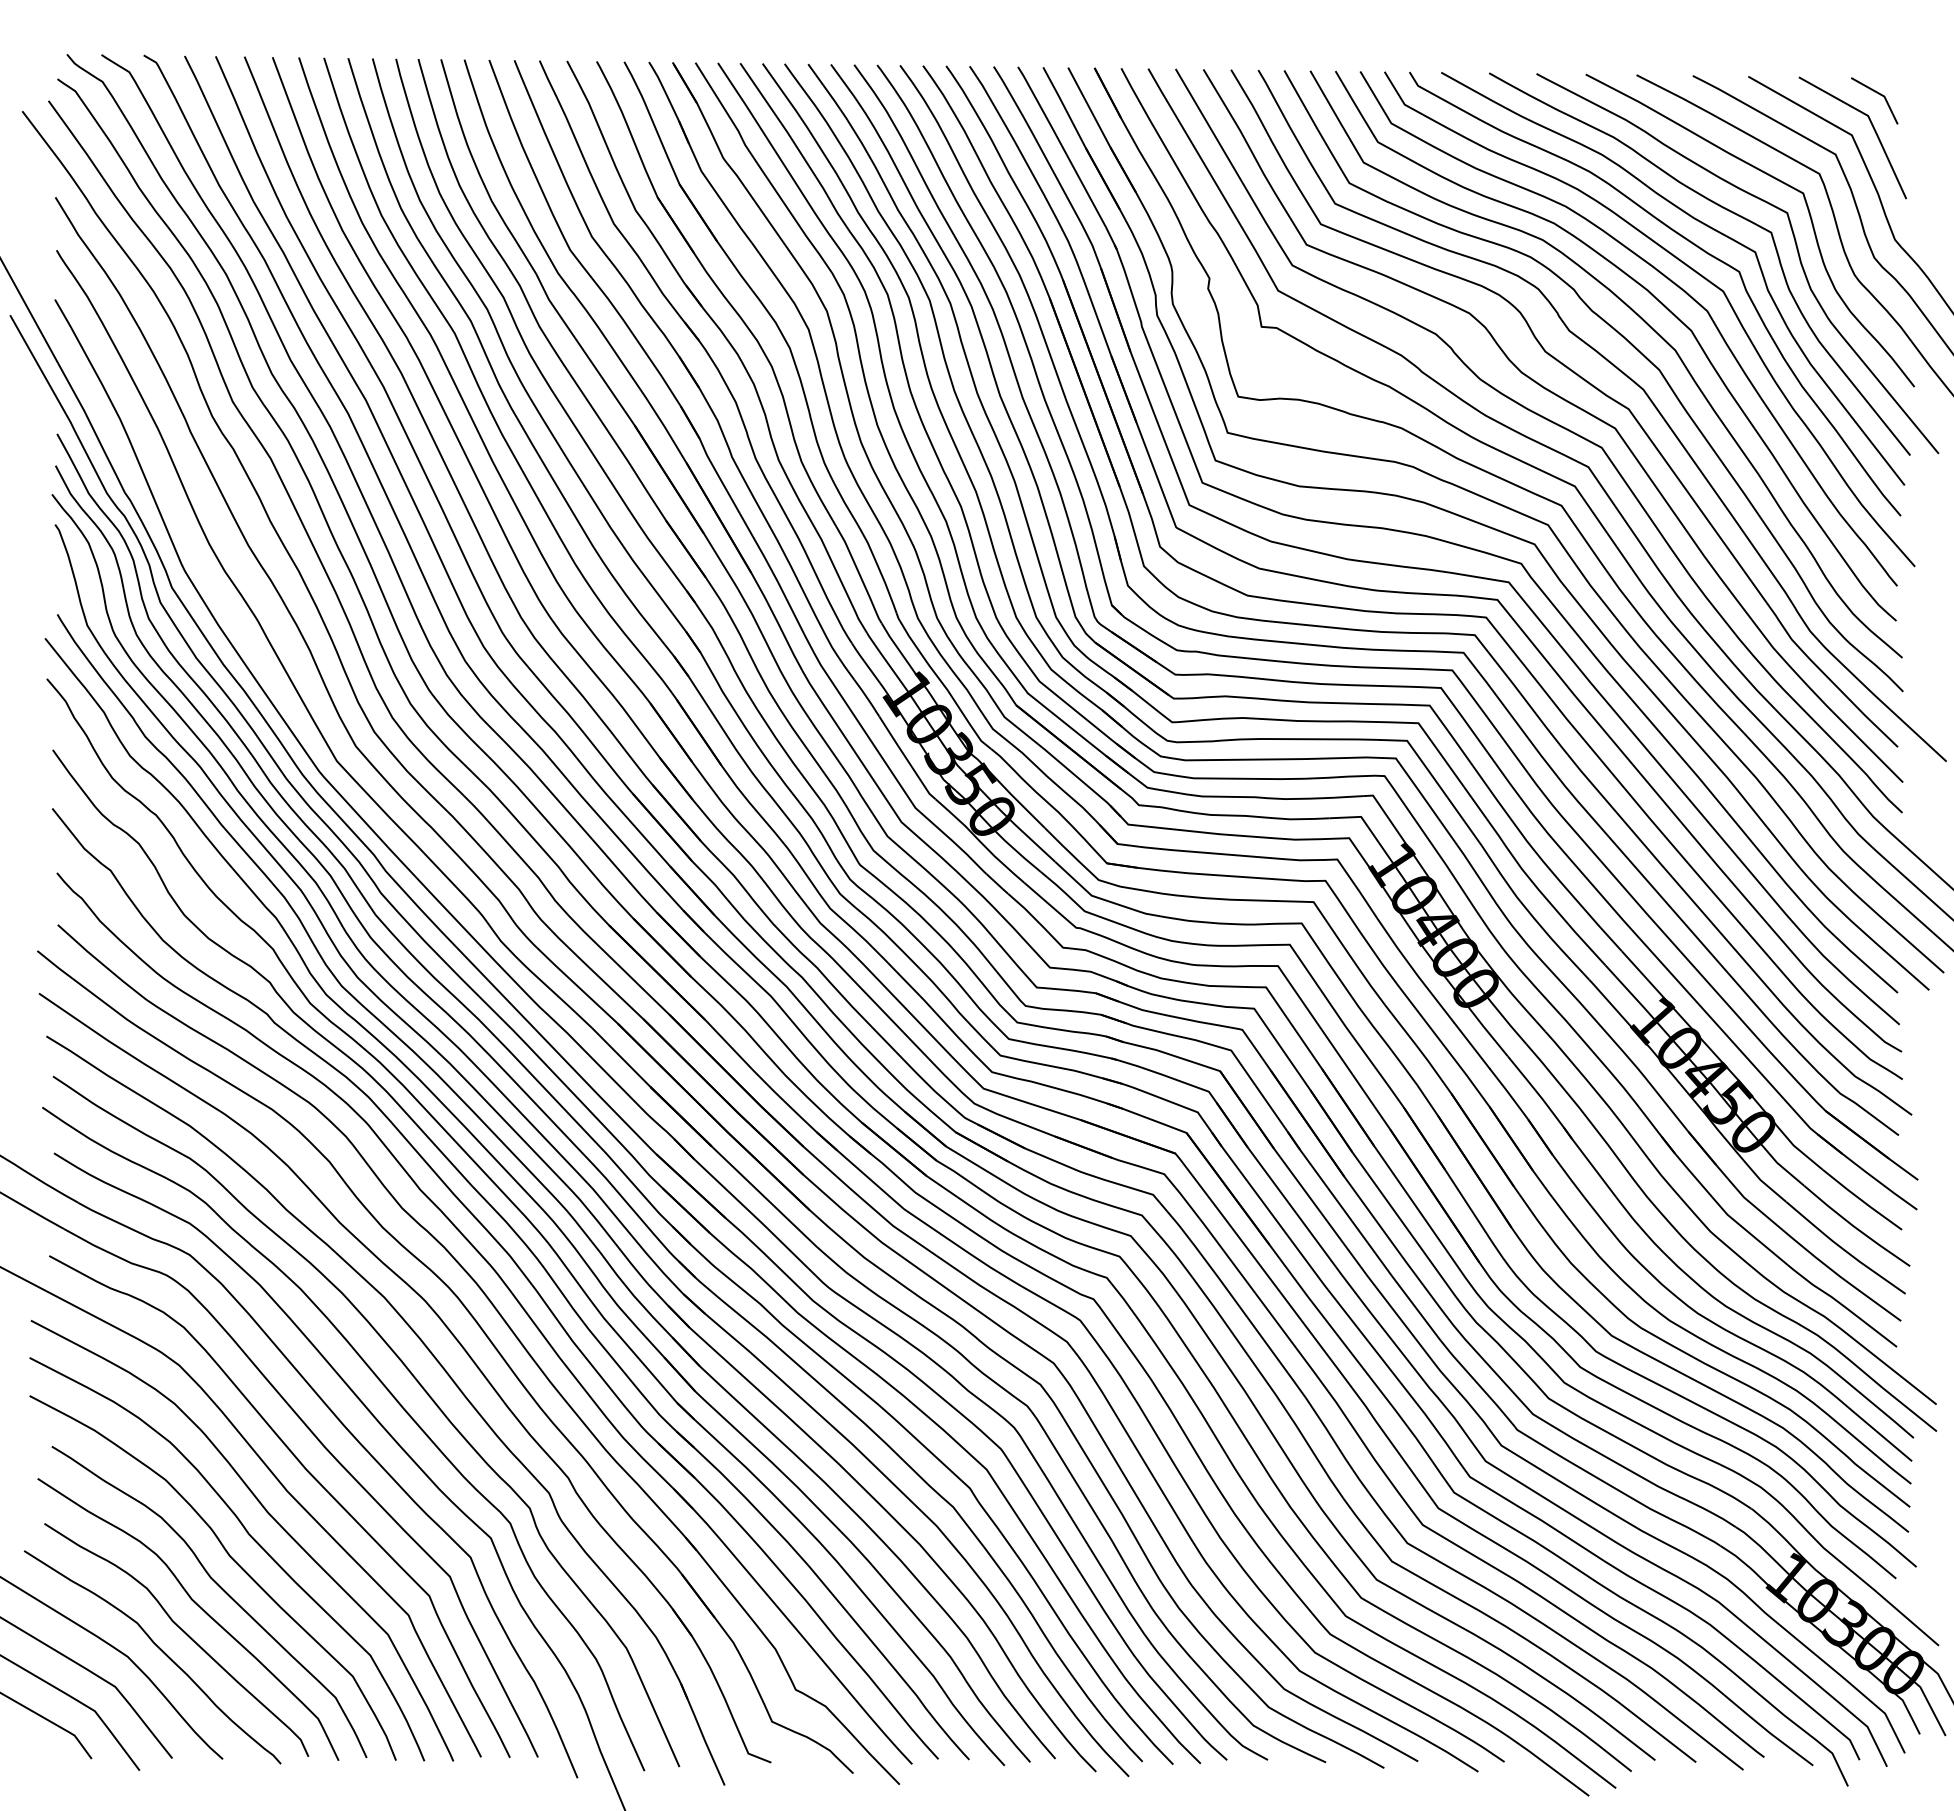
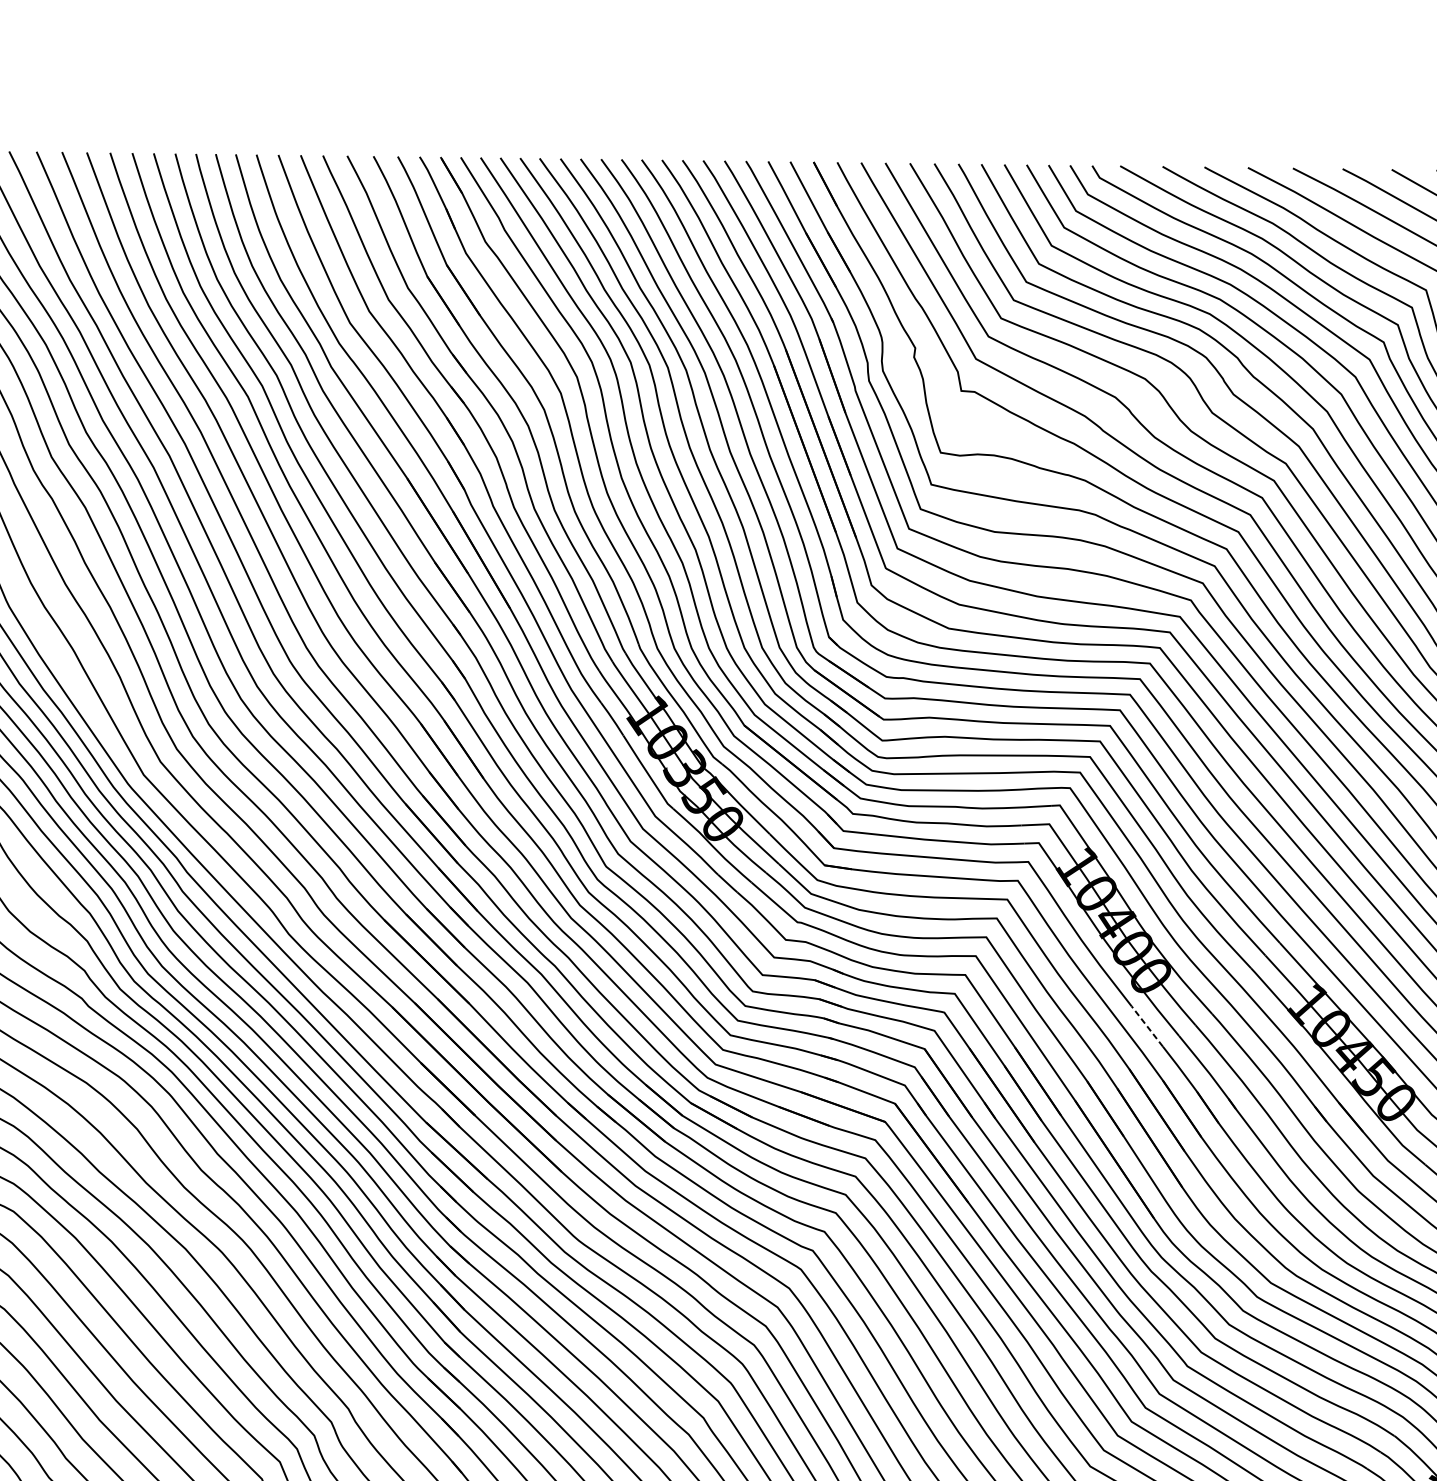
line: (1471, 1045) -> (1146, 1026), solid -> dashed

